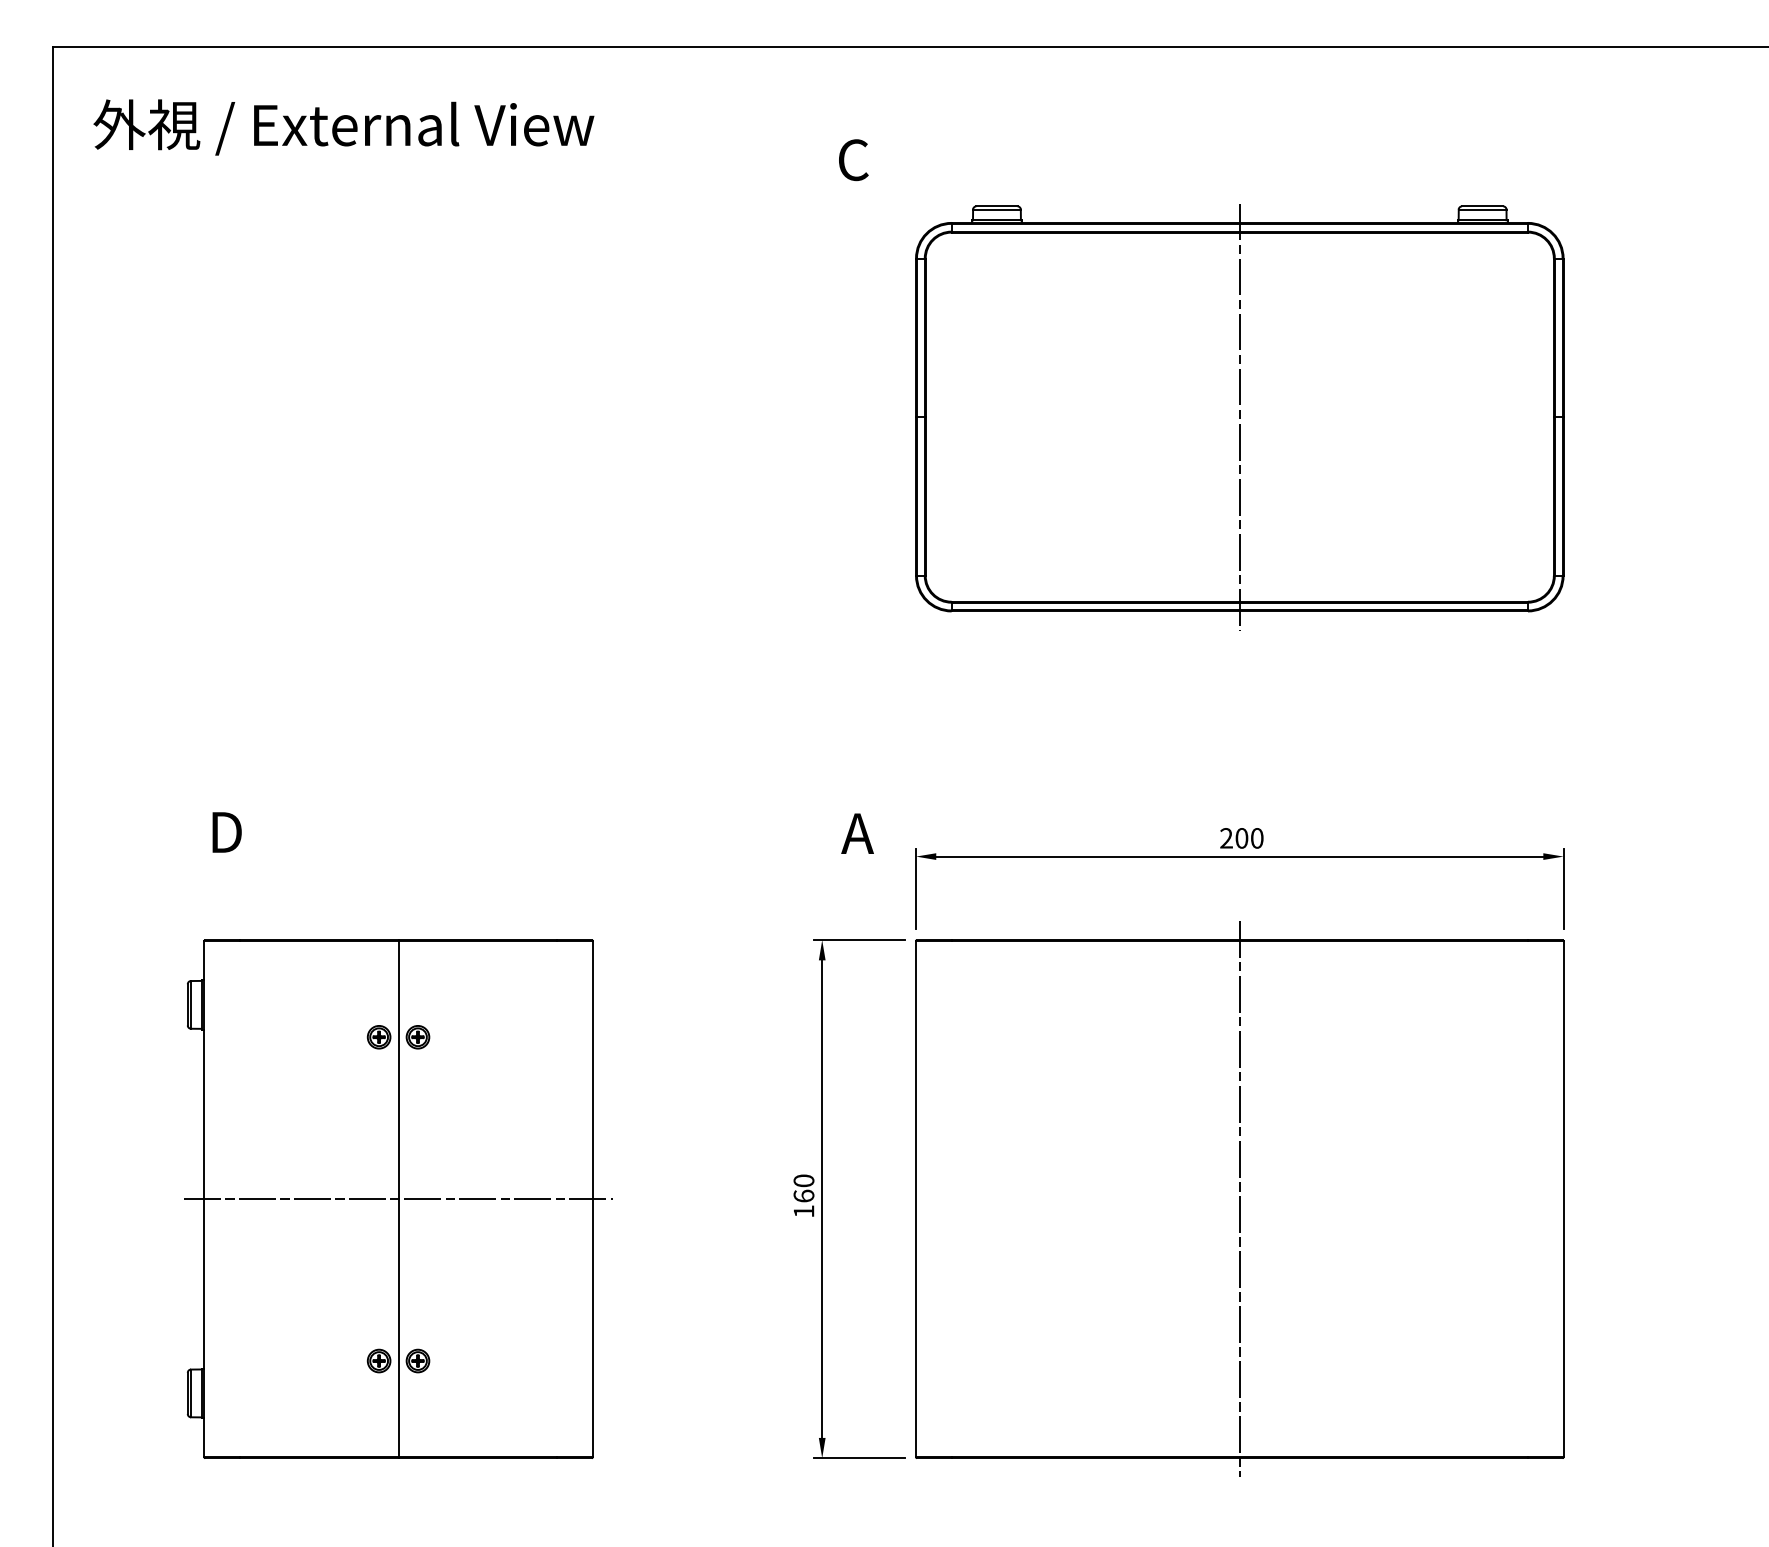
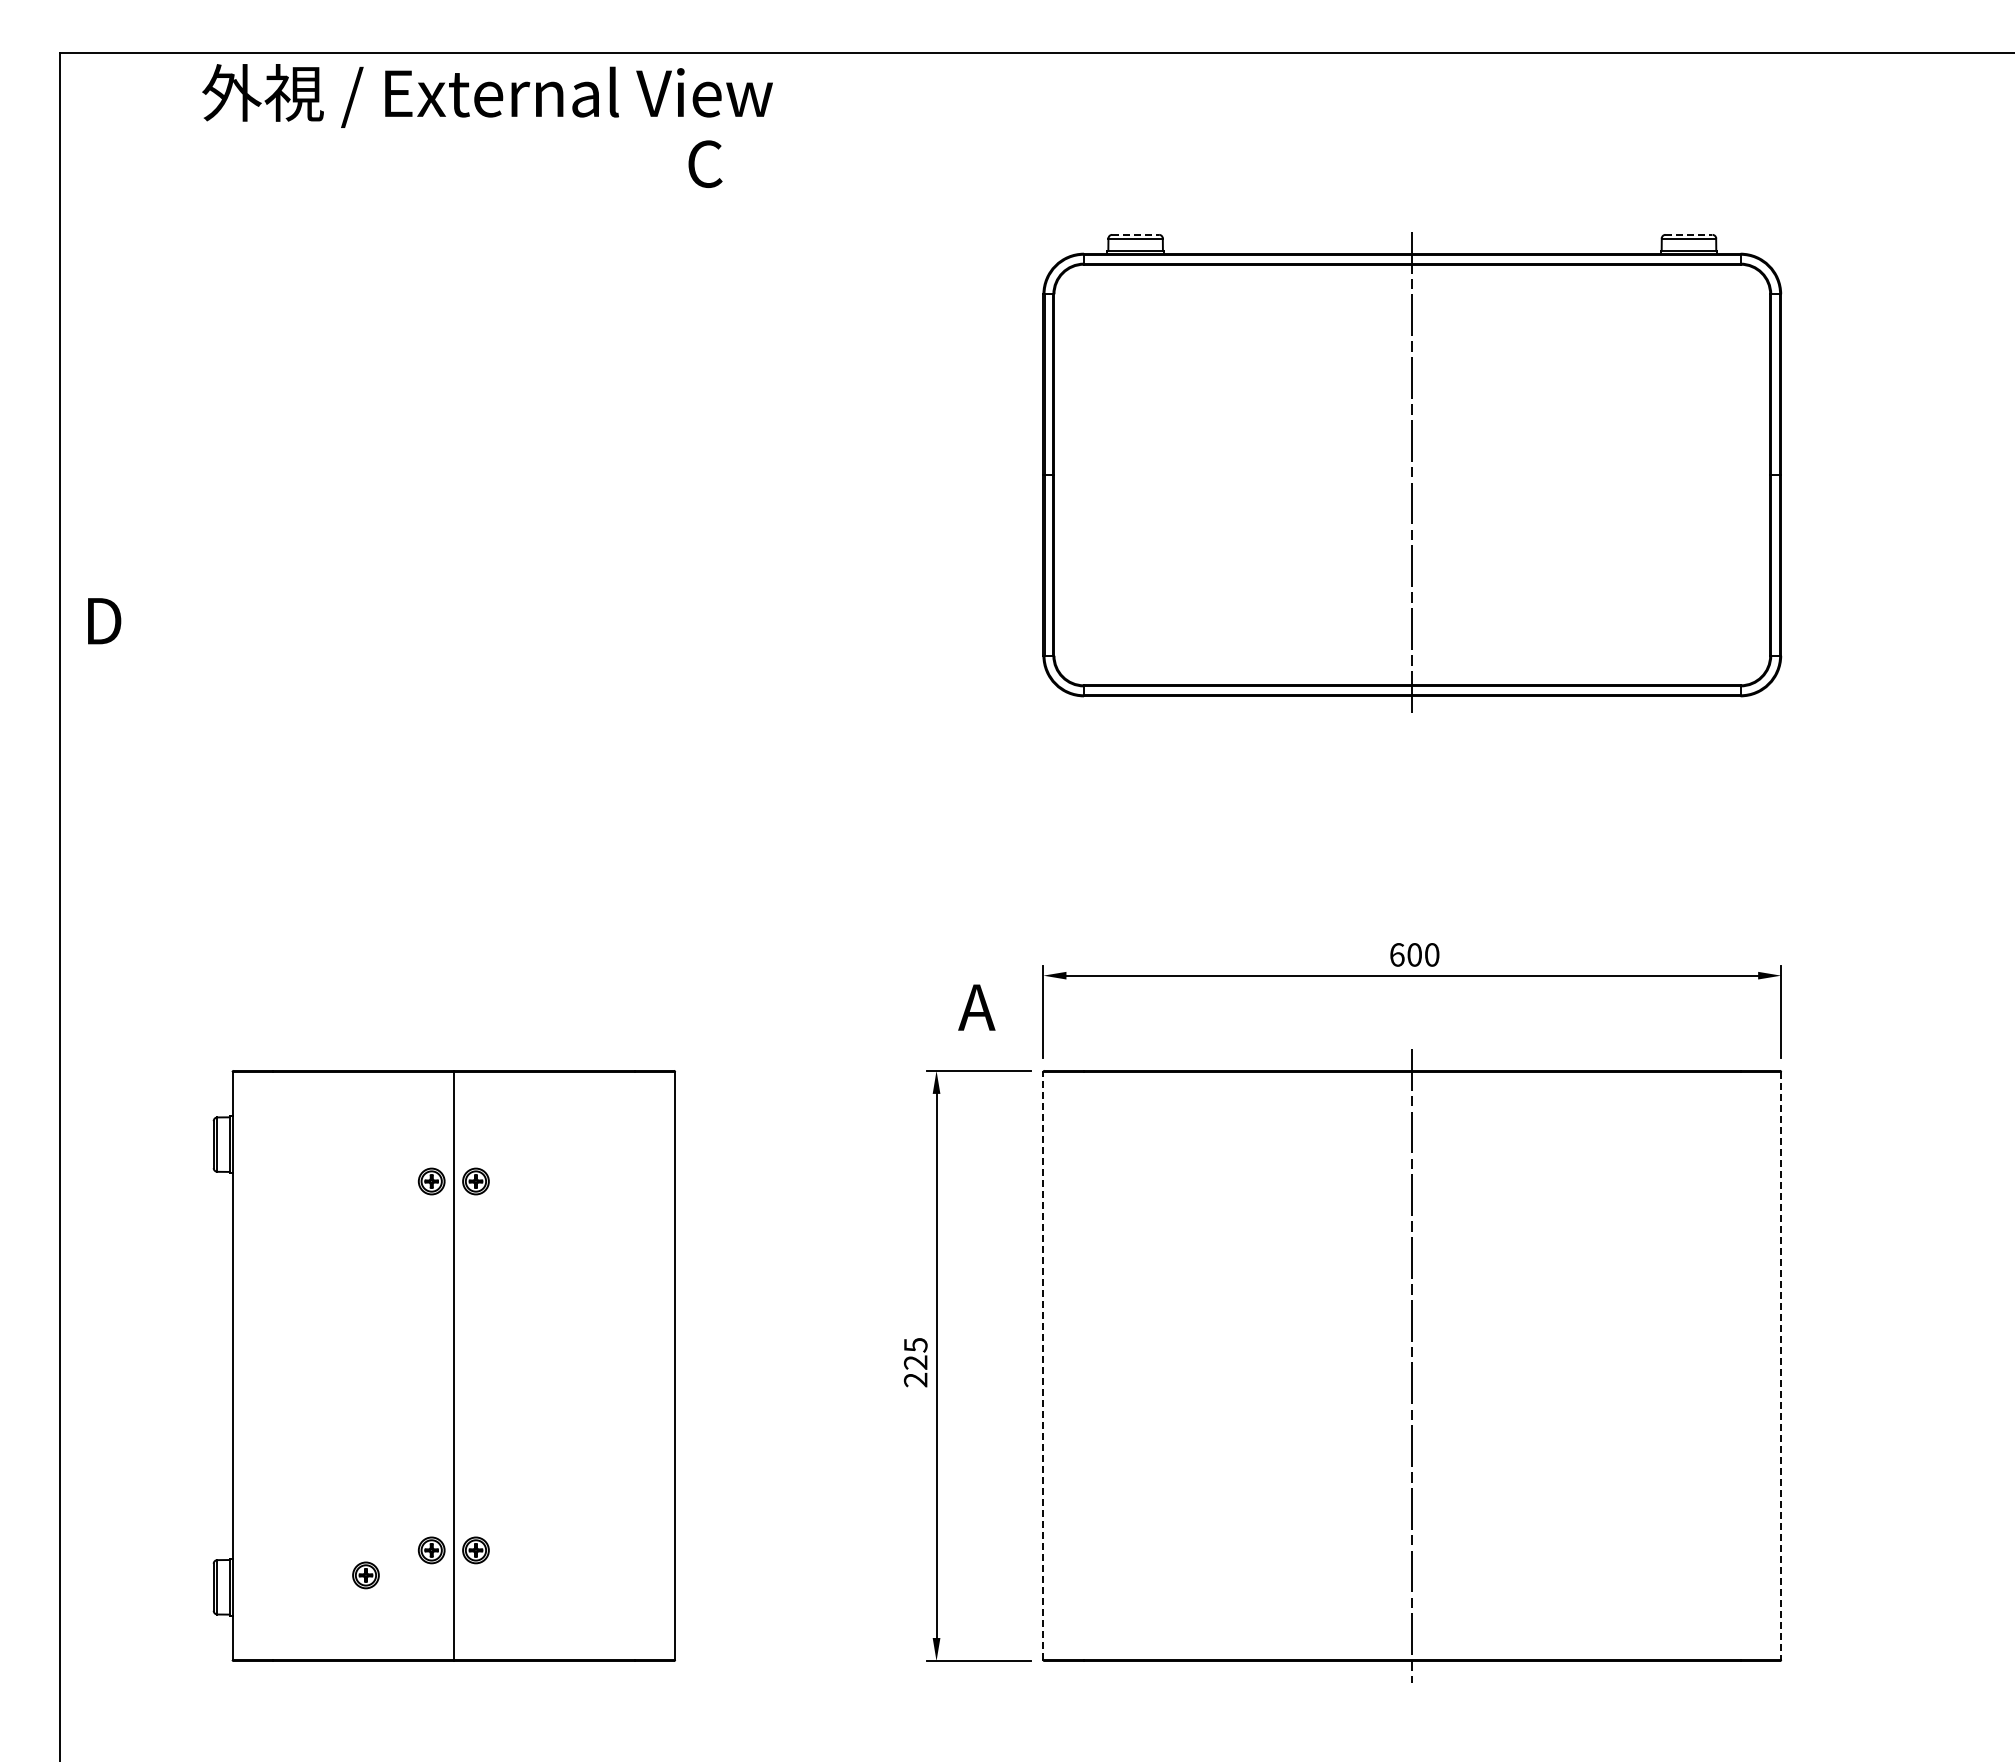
text: (343, 127) -> (487, 95), moved
text: (853, 159) -> (705, 163), moved
line: (996, 206) -> (1135, 234), solid -> dashed
line: (1482, 206) -> (1688, 234), solid -> dashed
text: (227, 832) -> (104, 621), moved
text: (857, 833) -> (976, 1007), moved
text: (1226, 838) -> (1397, 954), 200 -> 600
text: (803, 1196) -> (915, 1362), 160 -> 225
line: (398, 1198) -> (453, 1365), removed
line: (916, 1198) -> (1043, 1365), solid -> dashed
line: (1563, 1199) -> (1781, 1366), solid -> dashed
part: (321, 1383) -> (365, 1575), added

